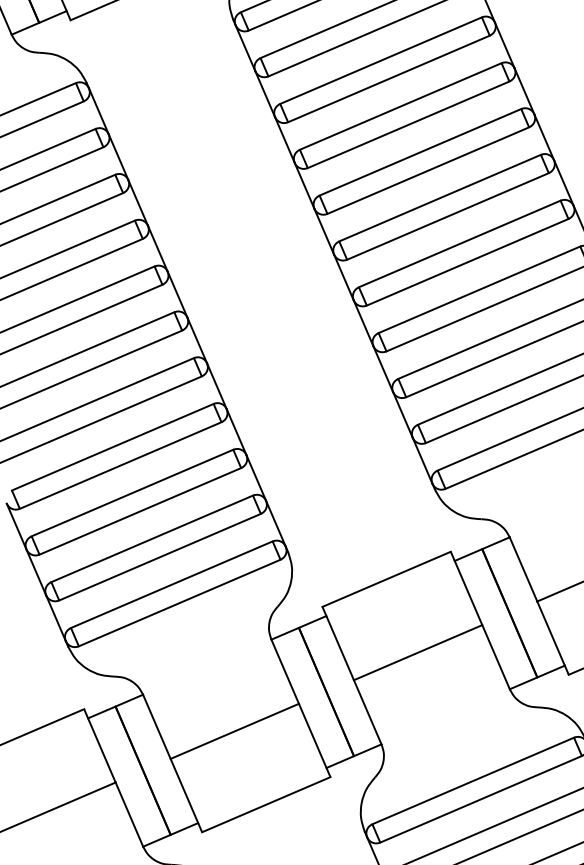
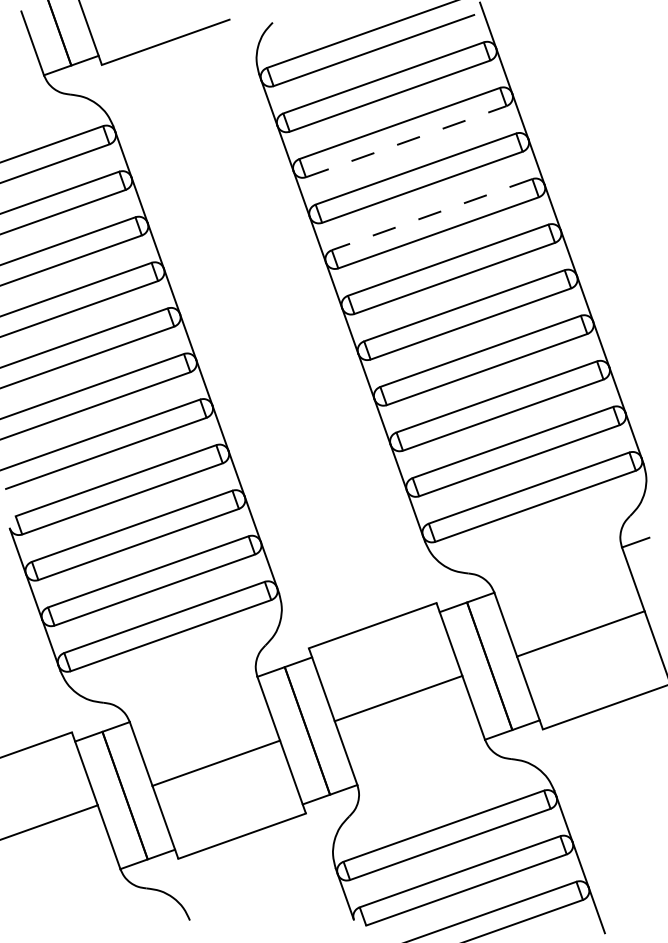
line: (389, 78) -> (406, 141), solid -> dashed
line: (419, 152) -> (431, 214), solid -> dashed

